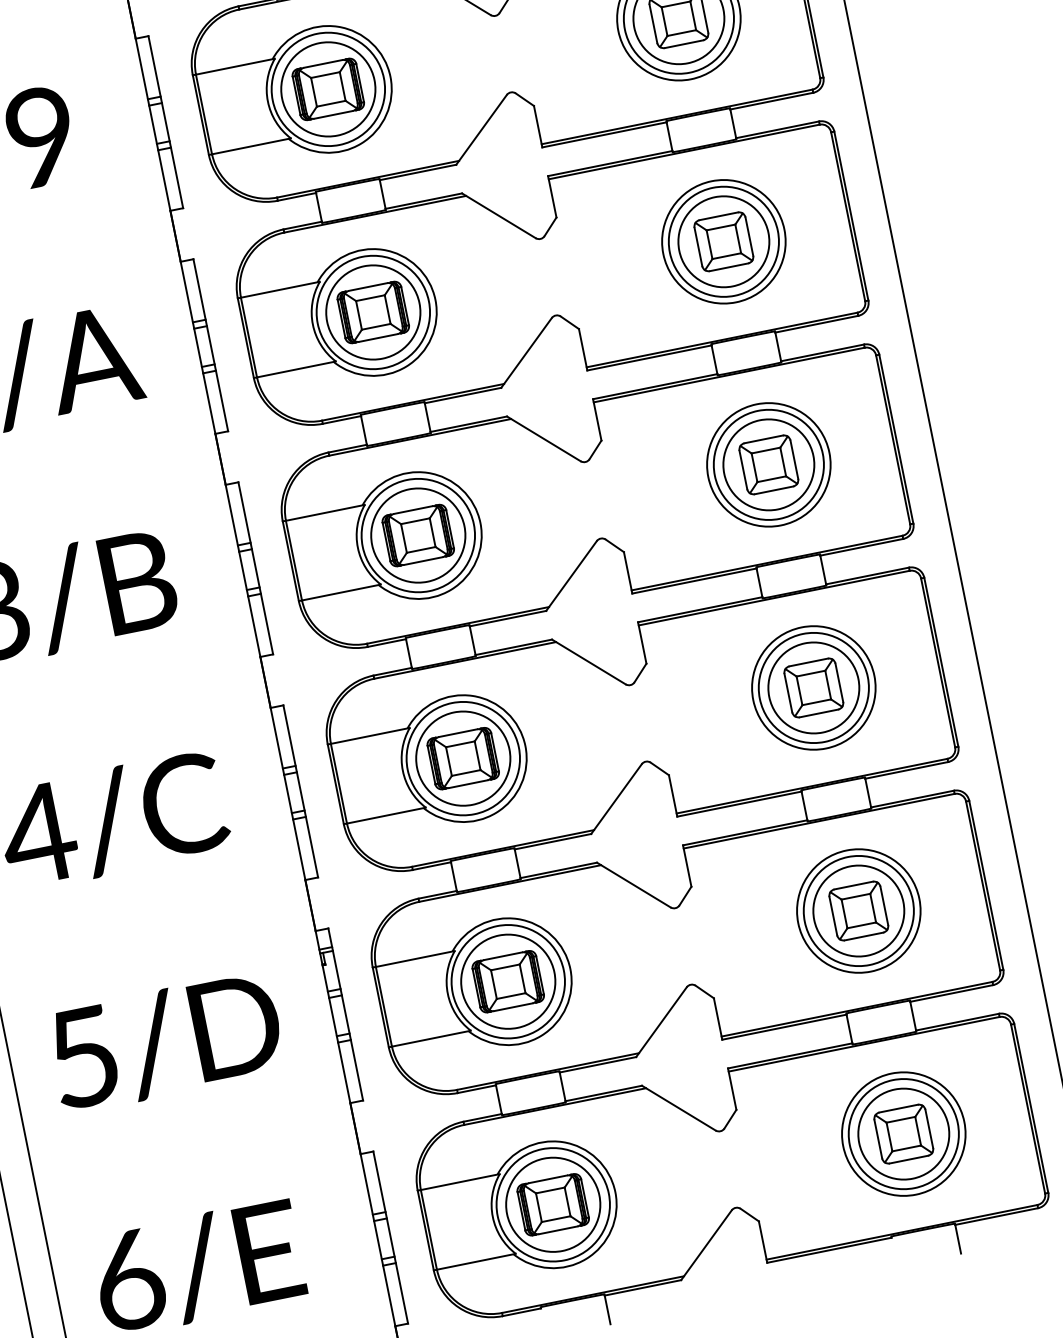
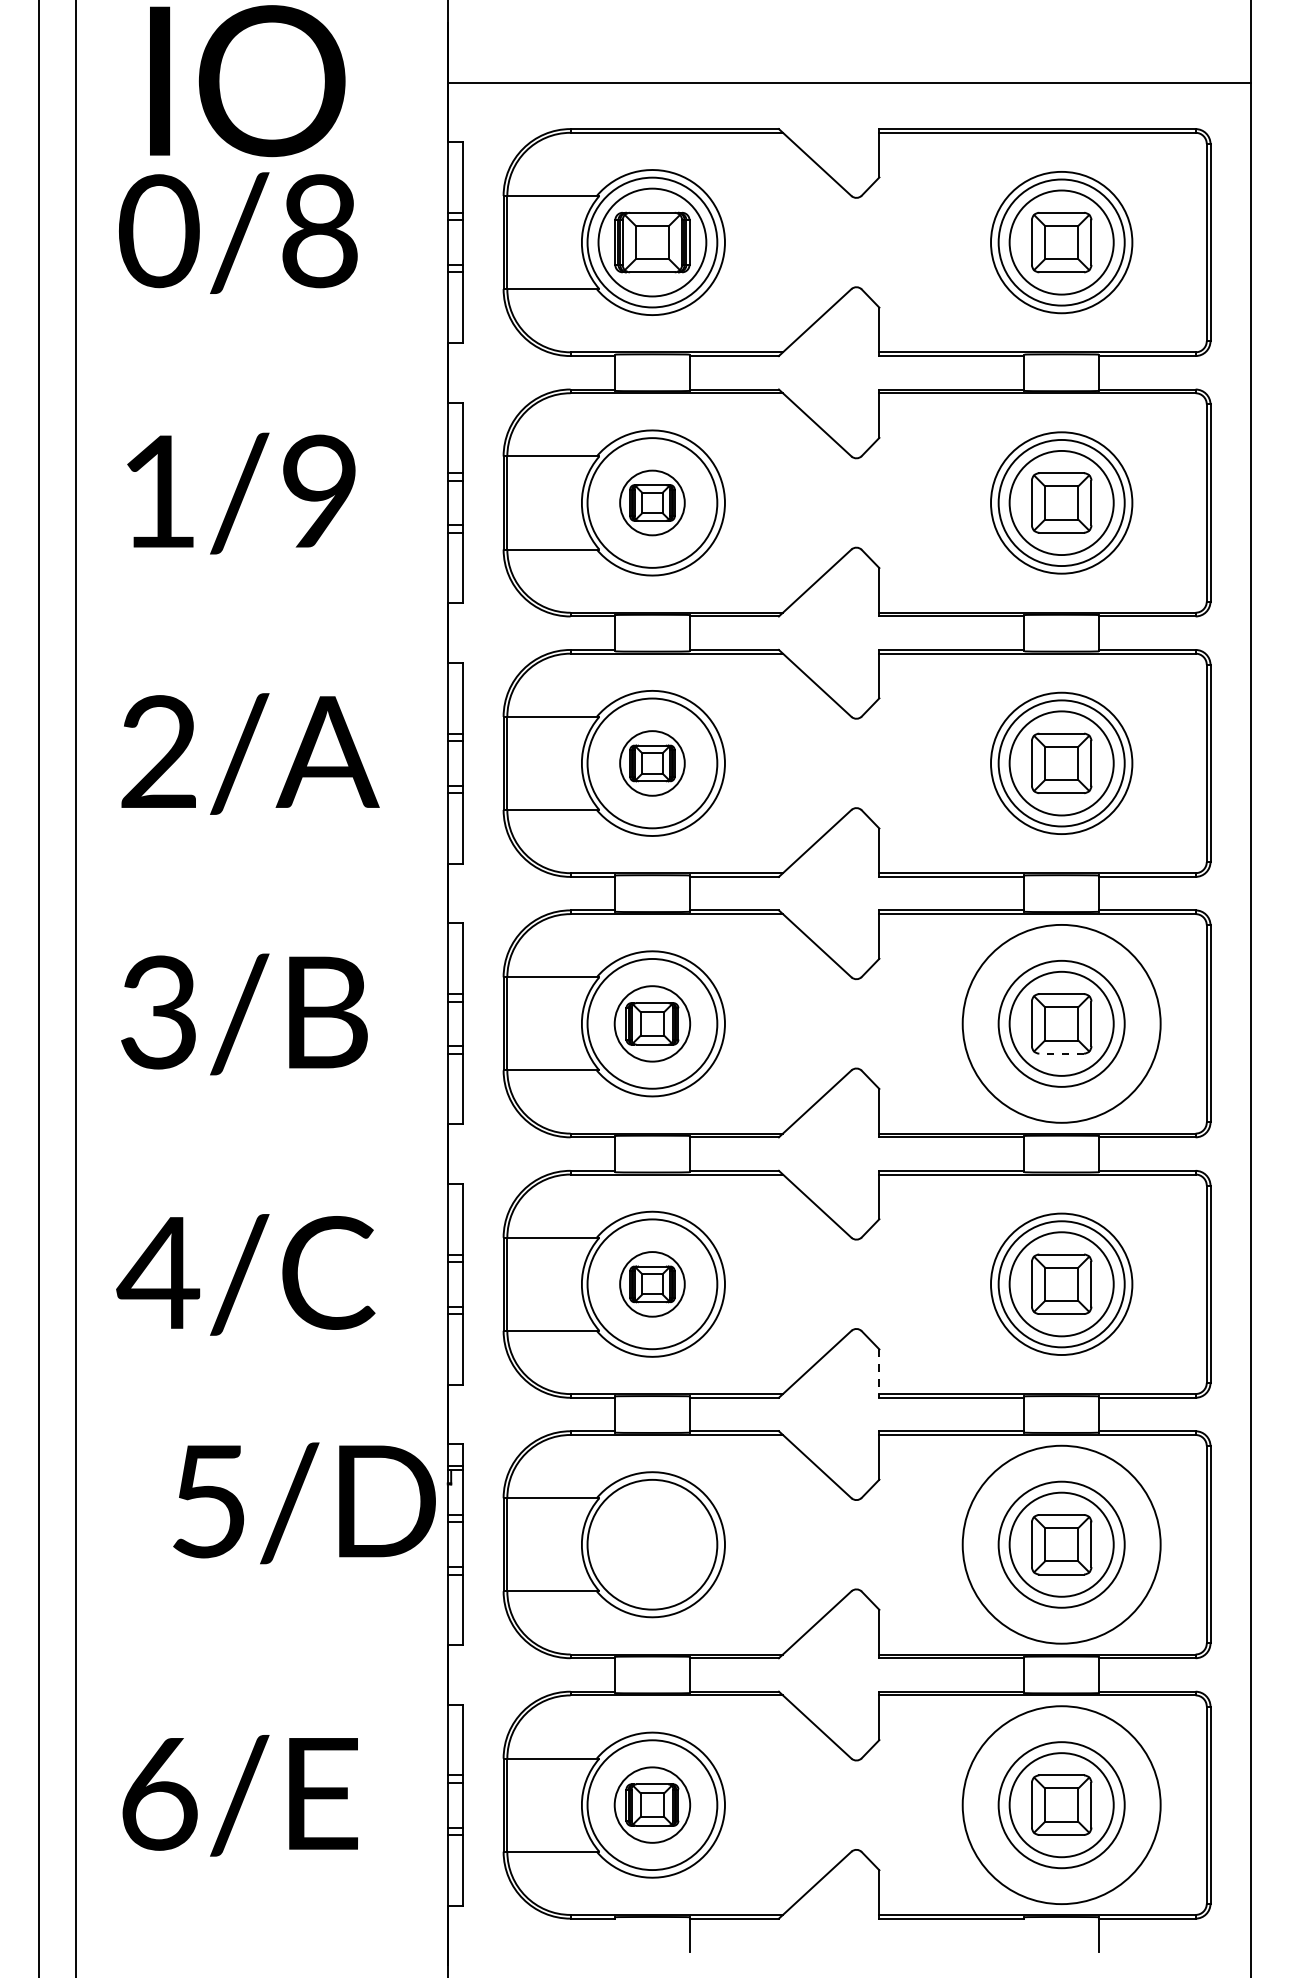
part: (328, 88) -> (652, 502), size x0.6
part: (373, 312) -> (652, 763), size x0.6
circle: (768, 464) -> (1061, 1023), size x1.4
line: (773, 490) -> (1061, 1053), solid -> dashed
part: (418, 535) -> (652, 1023), size x0.7
part: (463, 758) -> (652, 1284), size x0.6
line: (673, 796) -> (879, 1374), solid -> dashed
circle: (858, 910) -> (1061, 1544), size x1.4
part: (508, 981) -> (652, 1544), removed
text: (165, 1042) -> (304, 1503), moved
circle: (903, 1133) -> (1061, 1804), size x1.4
part: (553, 1204) -> (652, 1804), size x0.7

